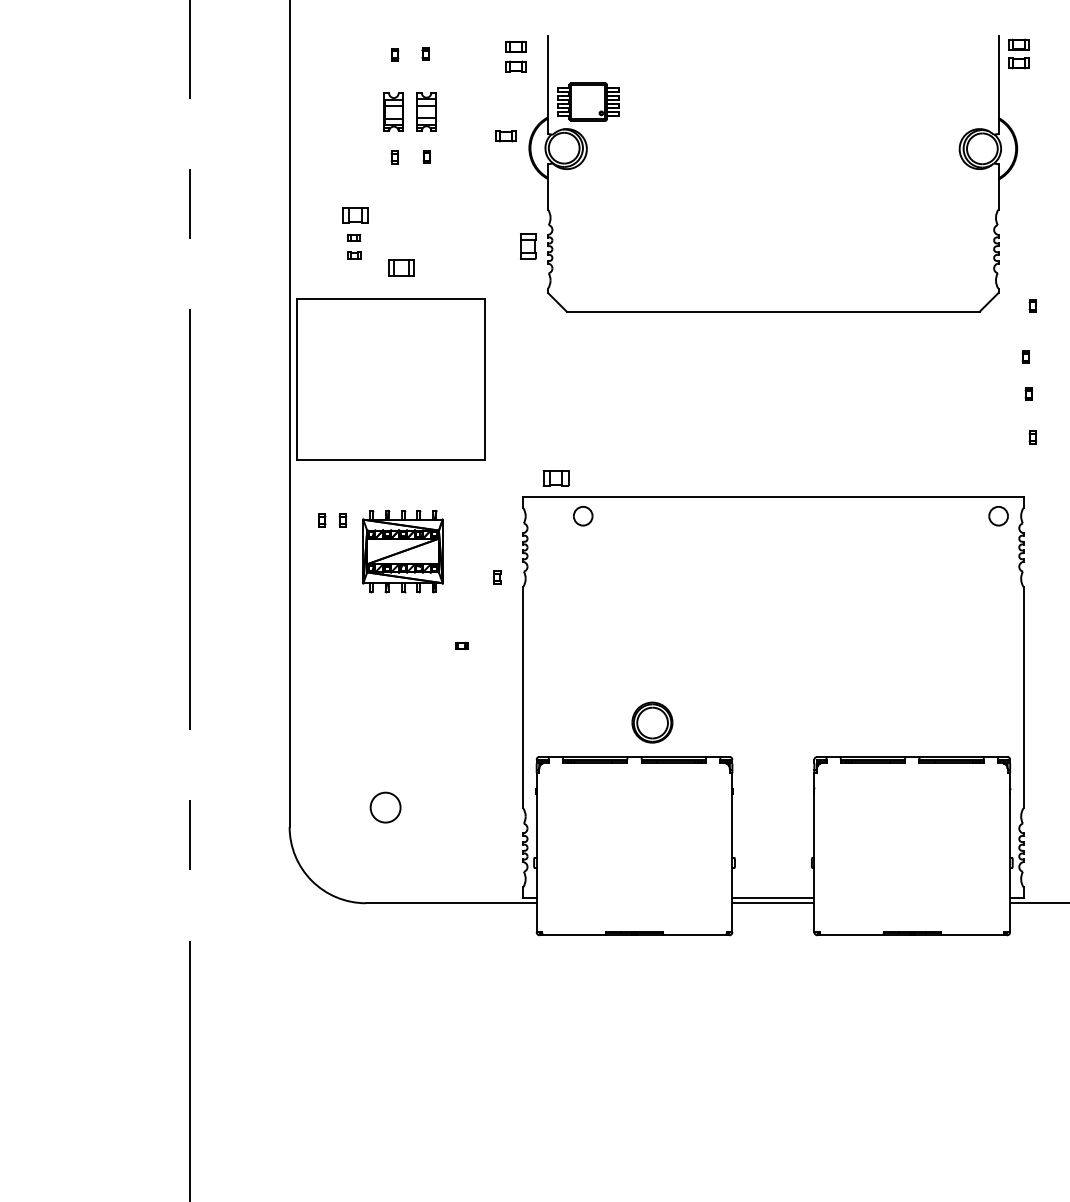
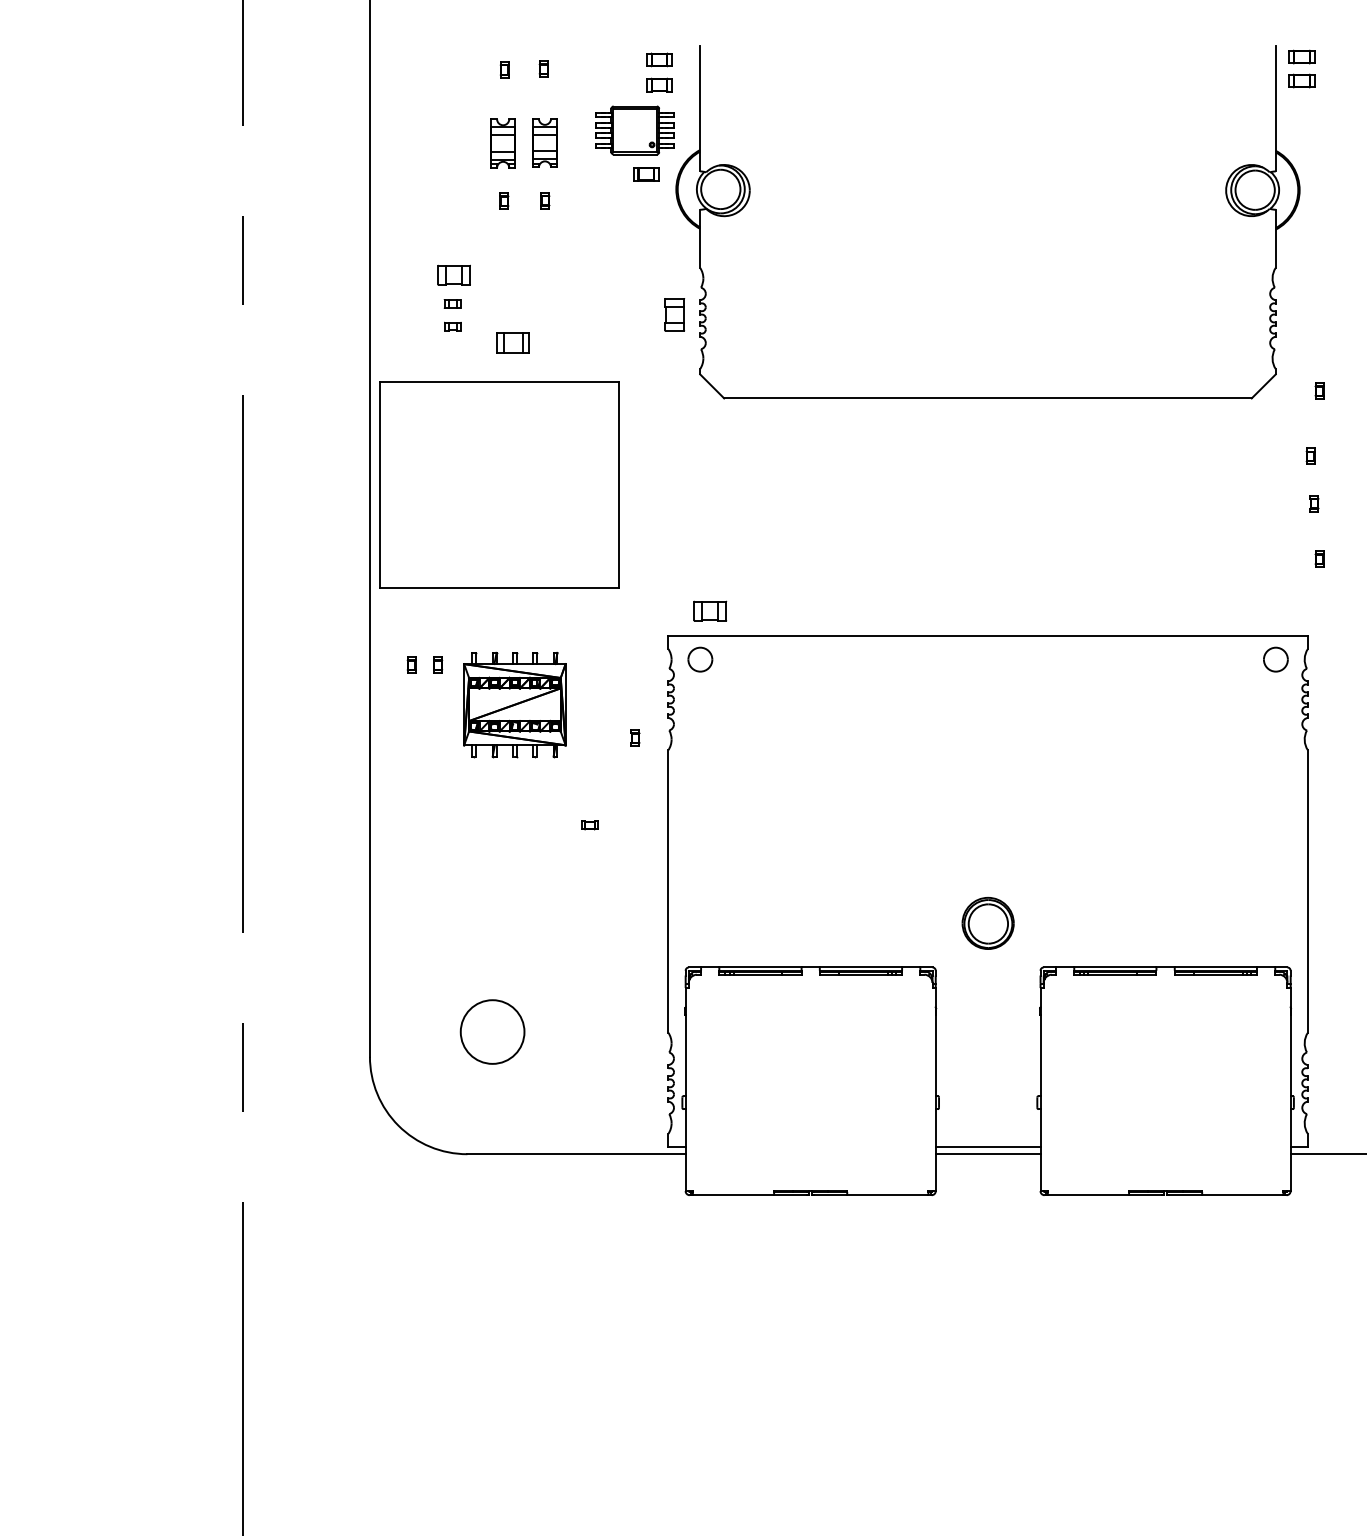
part: (588, 101) -> (635, 129), moved
part: (583, 516) -> (700, 660), moved
part: (652, 722) -> (988, 923), moved
circle: (385, 807) -> (492, 1031), size x1.67

